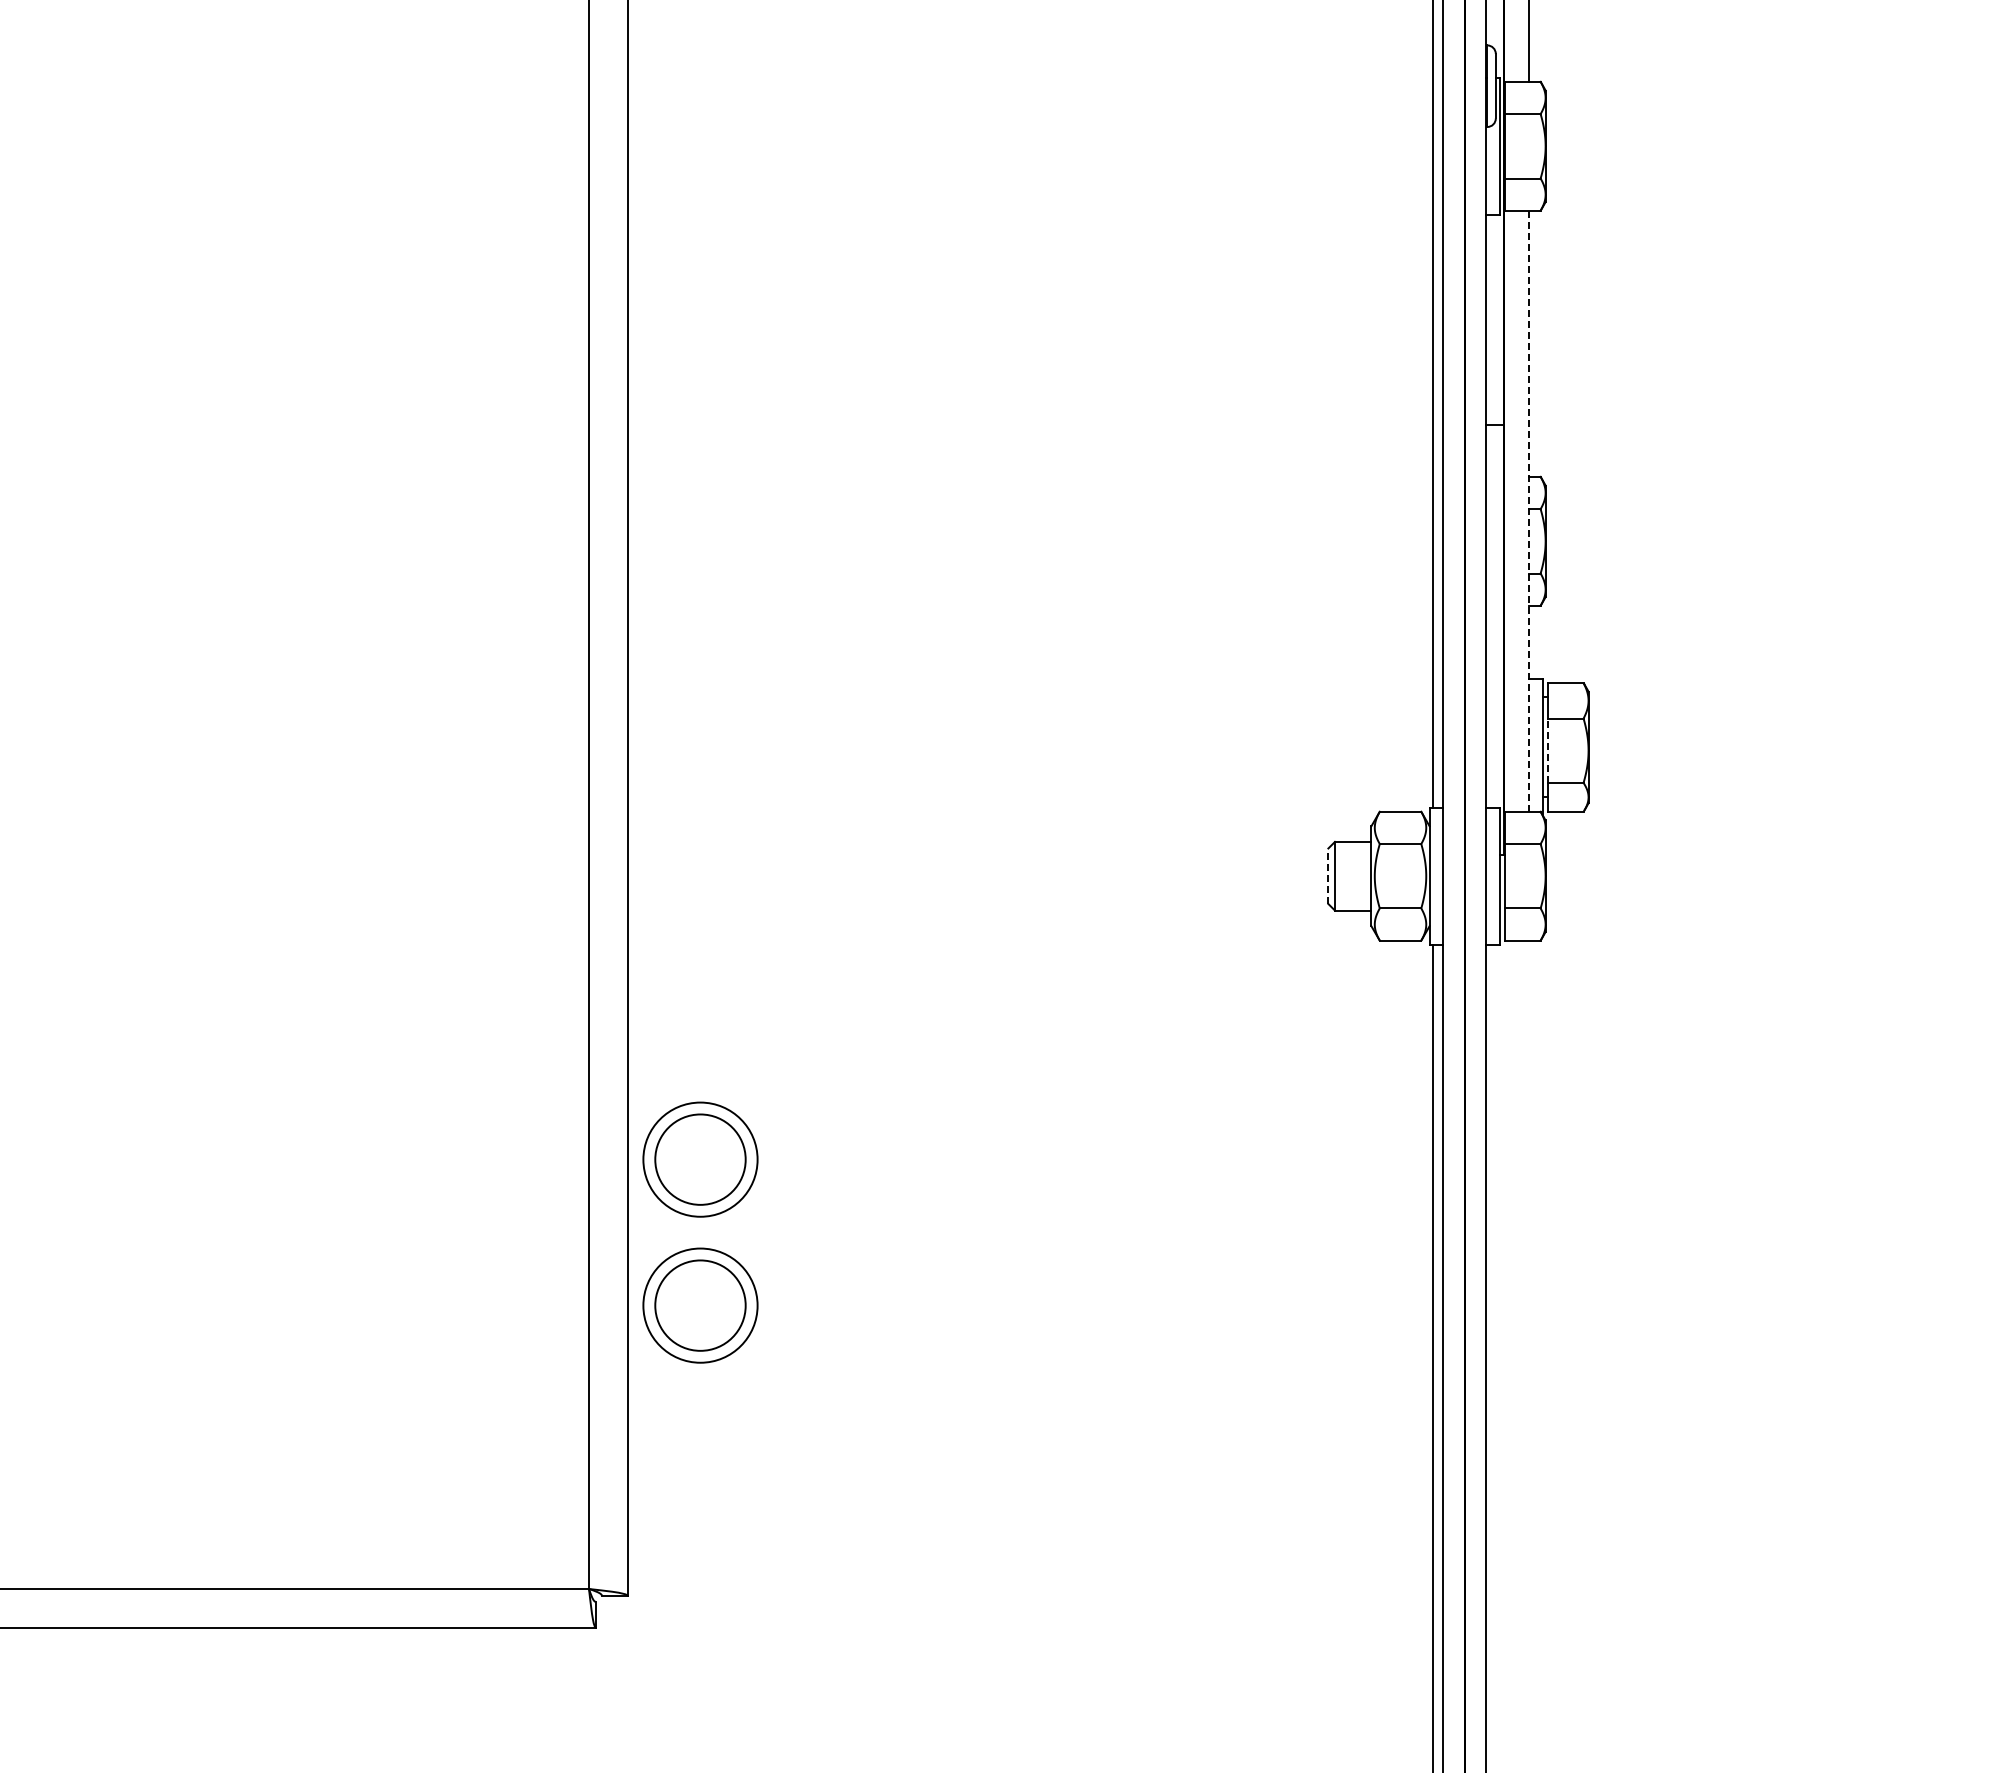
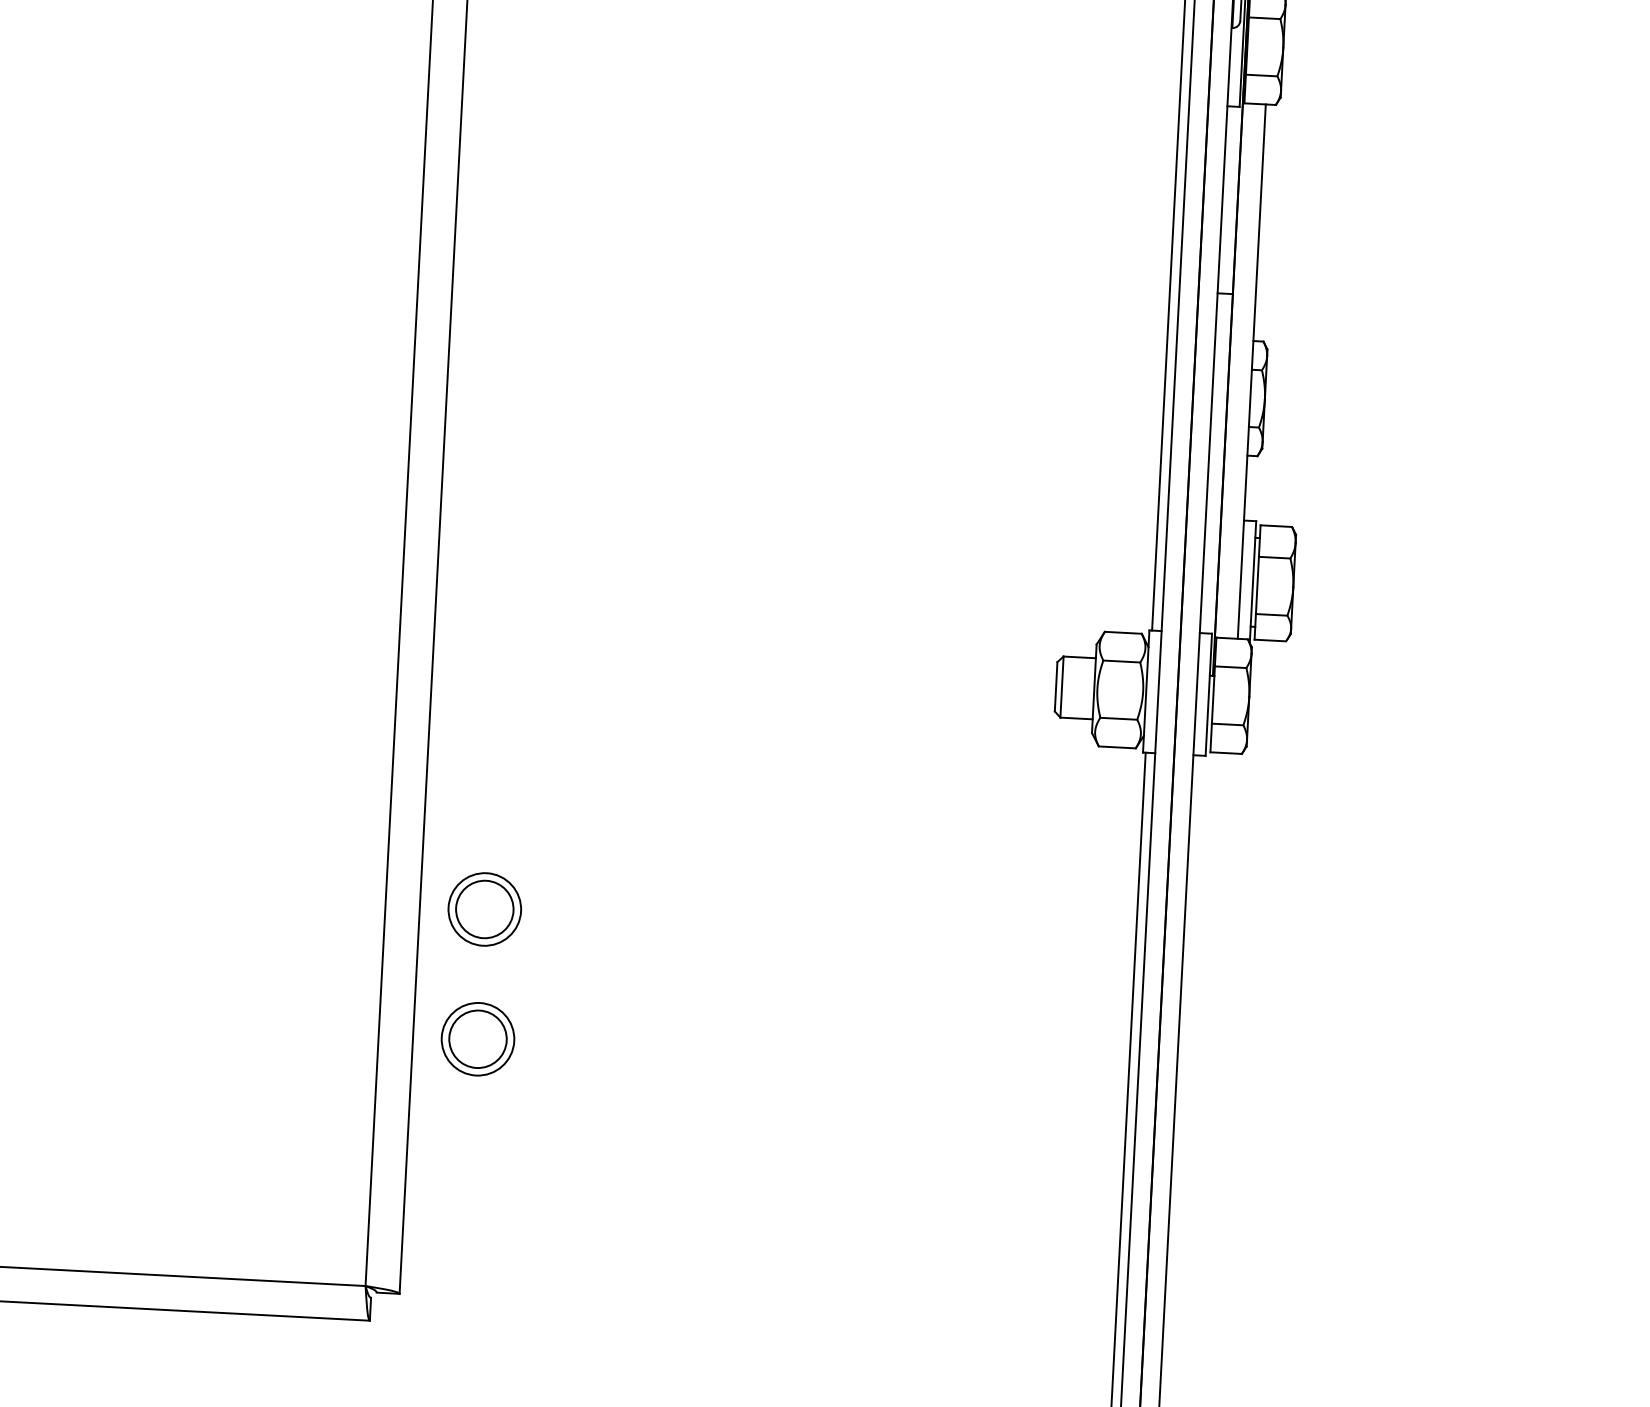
line: (1529, 511) -> (1251, 371), dashed -> solid
line: (1548, 750) -> (1257, 585), dashed -> solid
line: (1328, 876) -> (1056, 687), dashed -> solid
part: (700, 1159) -> (484, 909), size x0.71
part: (700, 1305) -> (477, 1039), size x0.71

